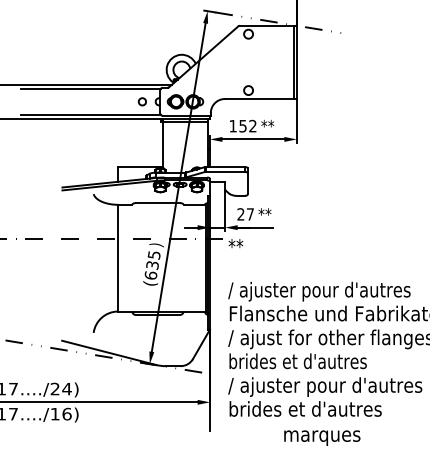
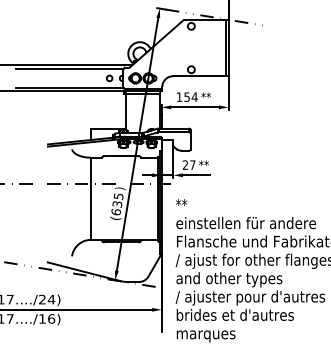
text: (252, 125) -> (194, 96), 152 -> 154
text: (235, 243) -> (181, 202), moved
text: (318, 291) -> (245, 224), / ajuster pour d'autres -> einstellen für andere
text: (298, 362) -> (229, 279), brides et d'autres -> and other types
text: (321, 438) -> (205, 336), moved

